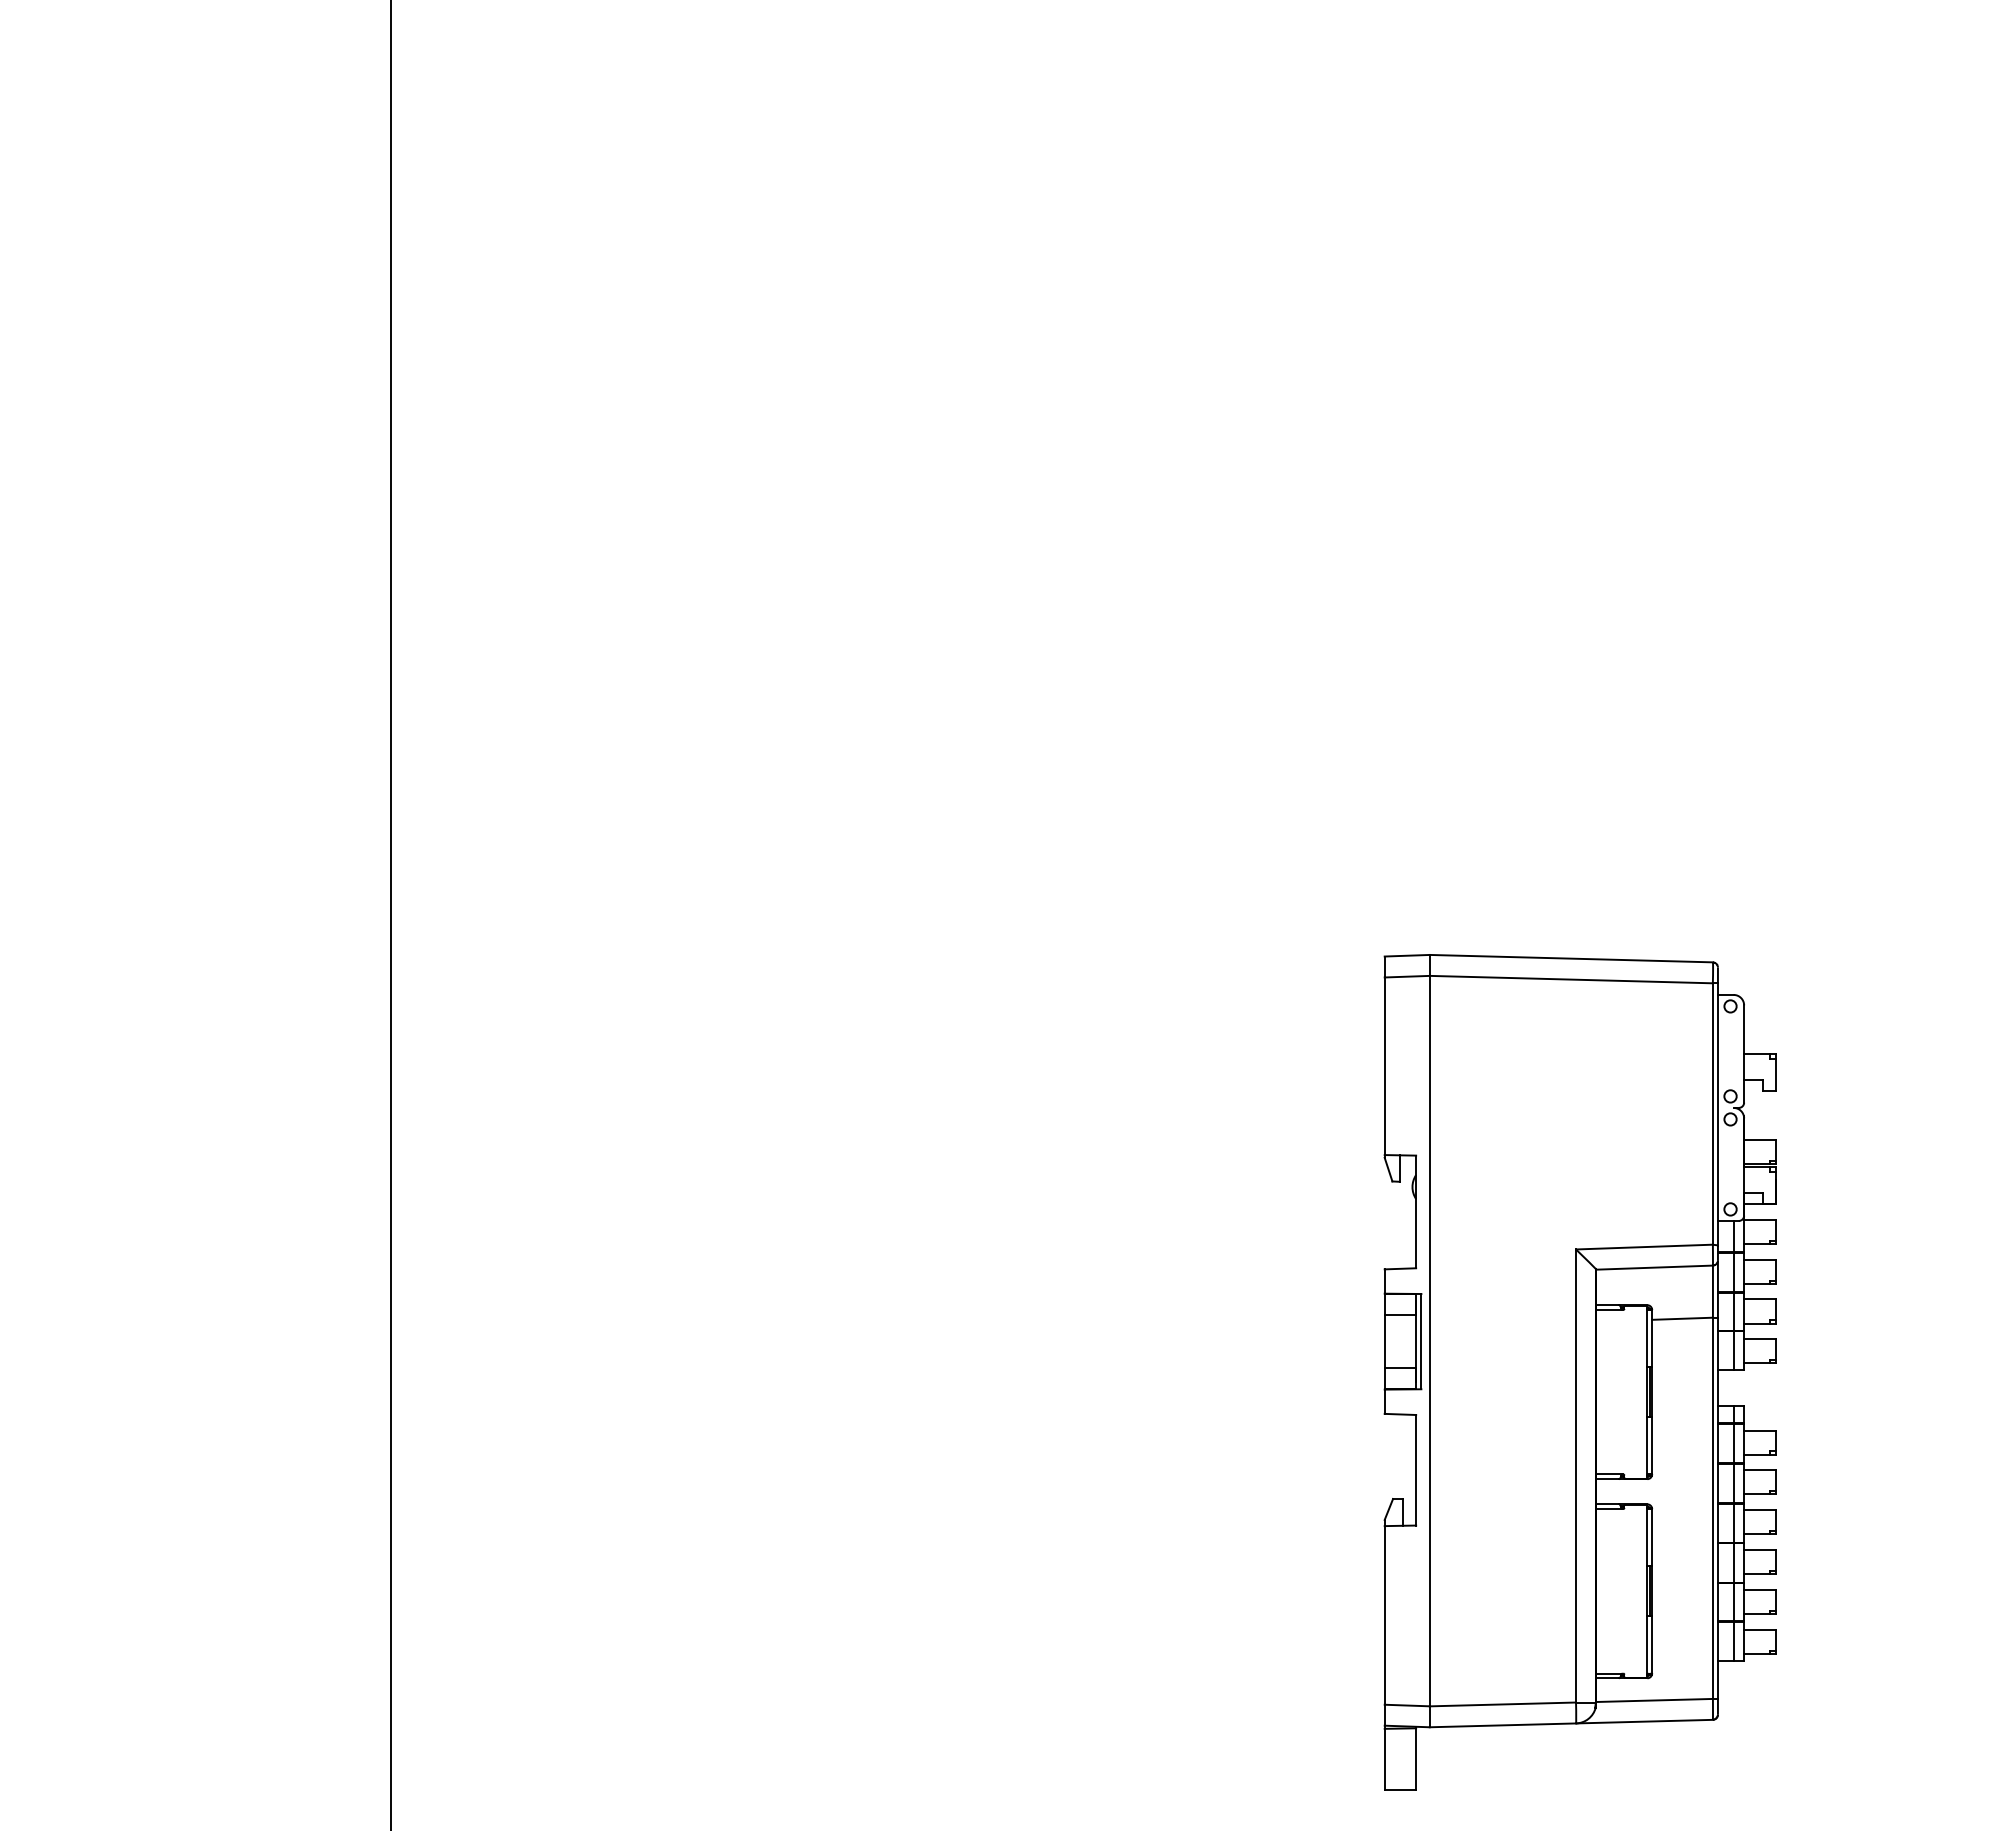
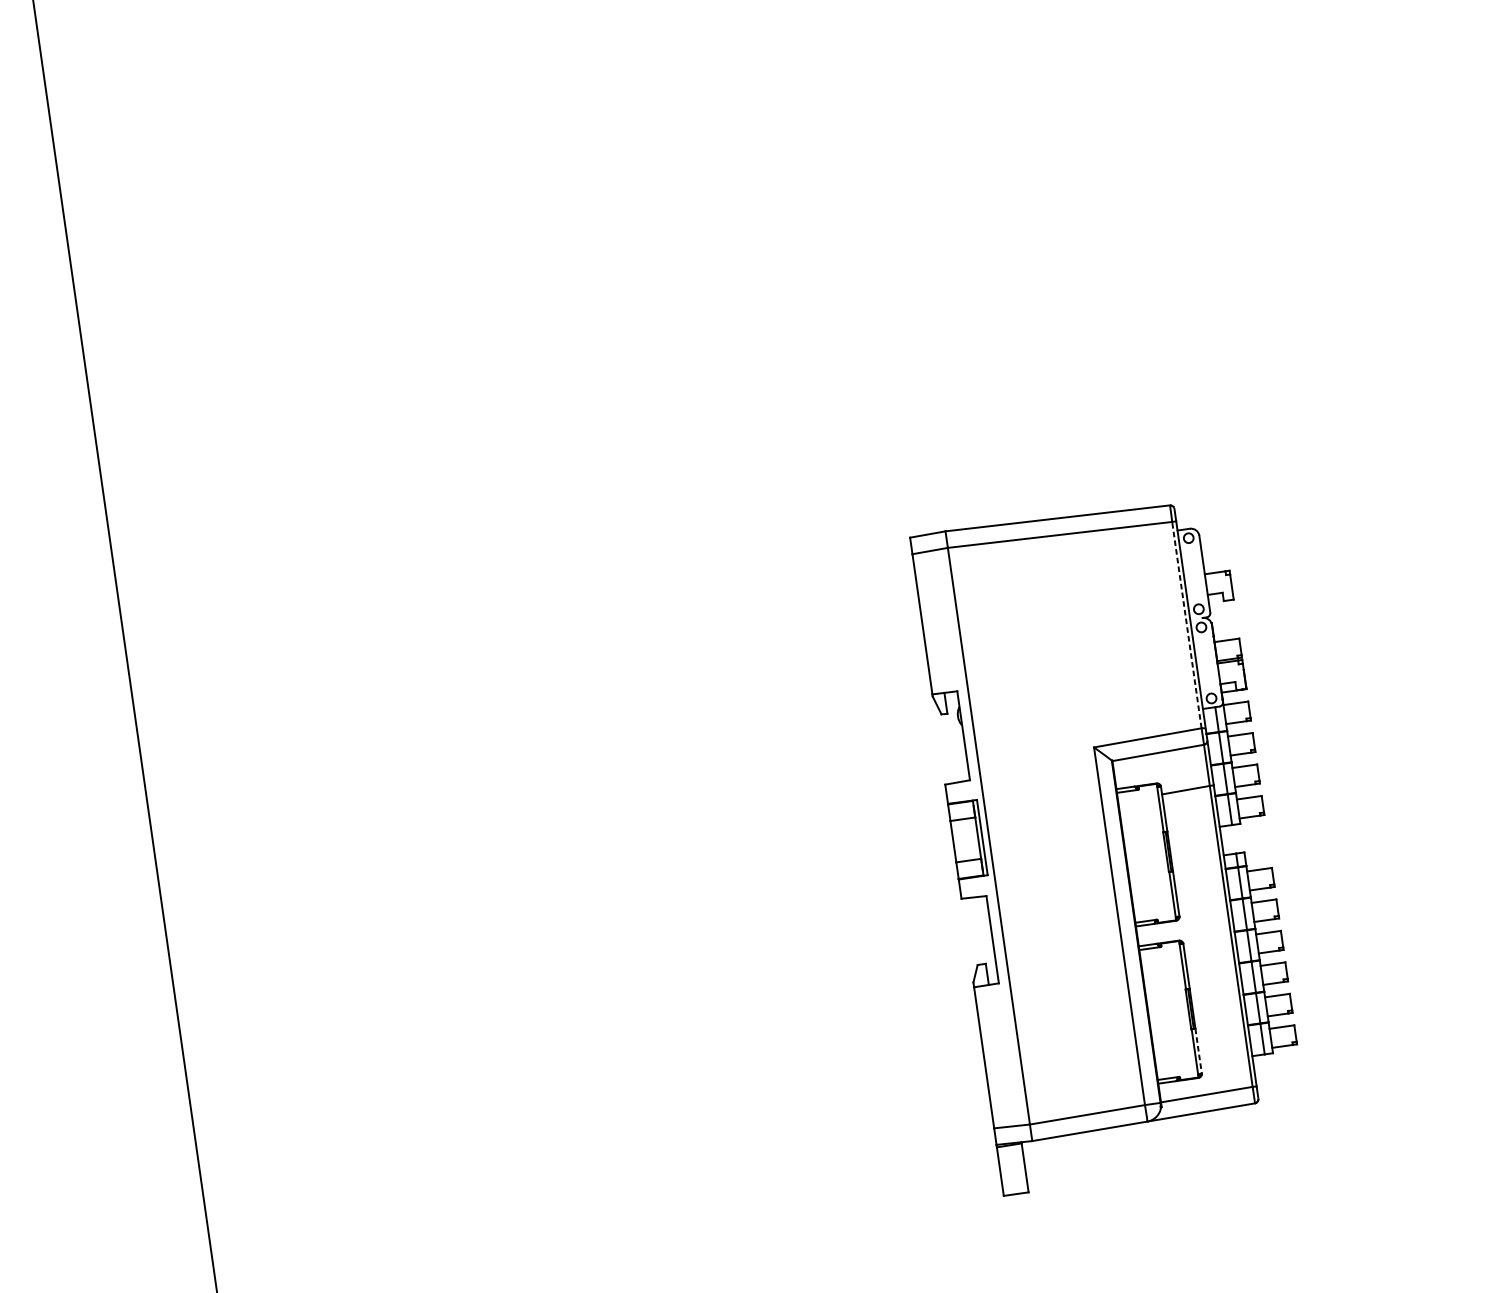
line: (1712, 1114) -> (1186, 625), solid -> dashed
line: (1652, 1645) -> (1198, 1051), solid -> dashed

